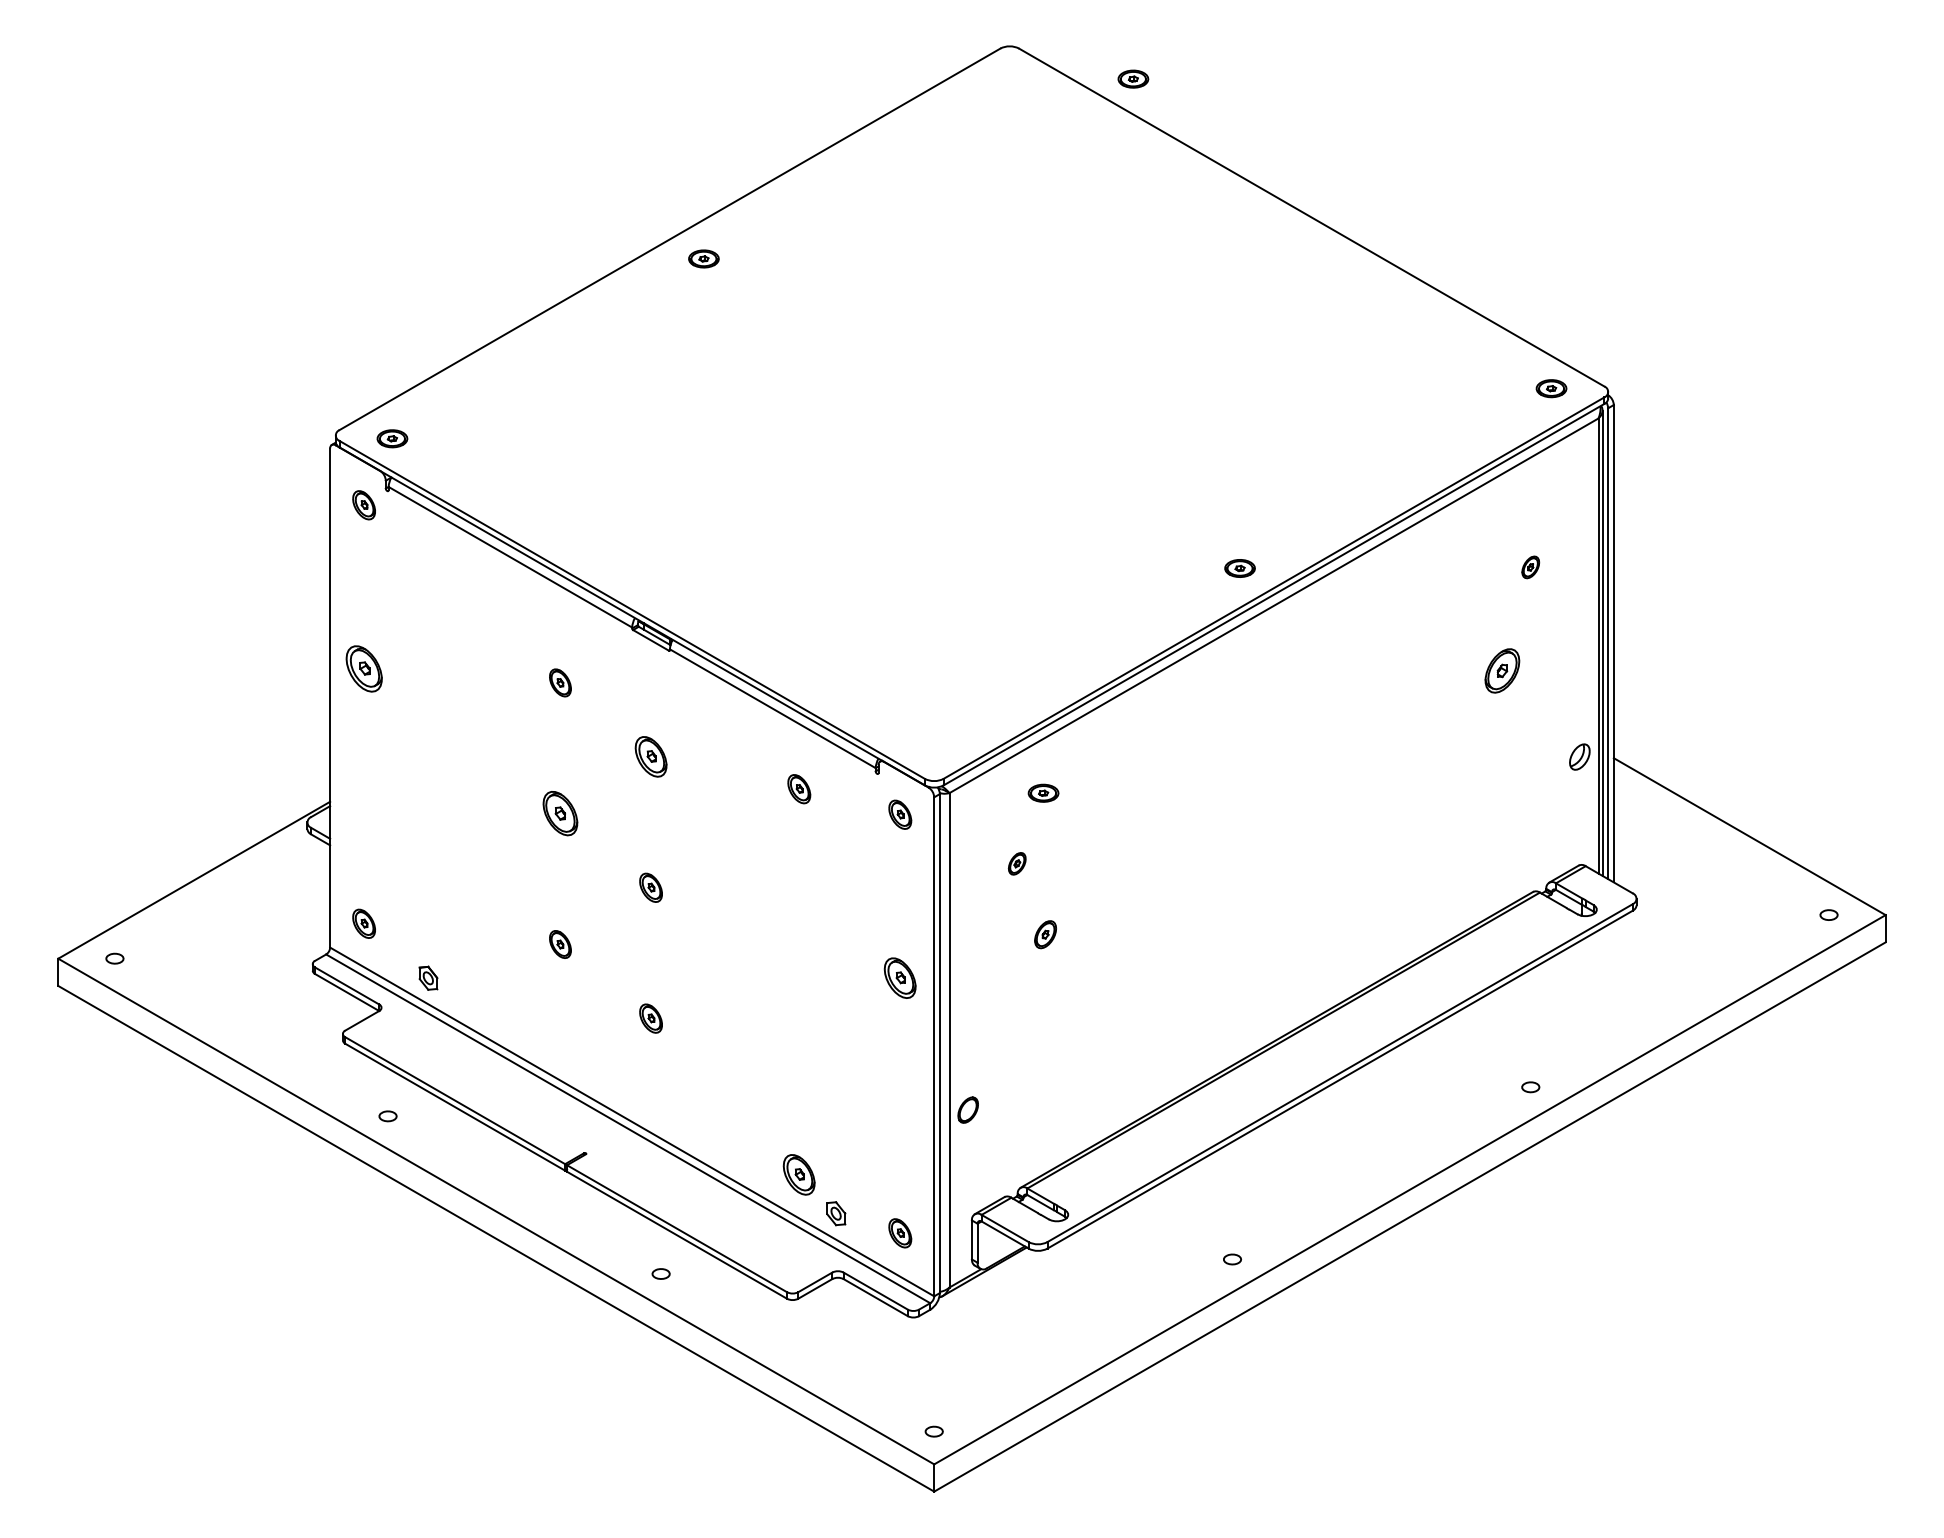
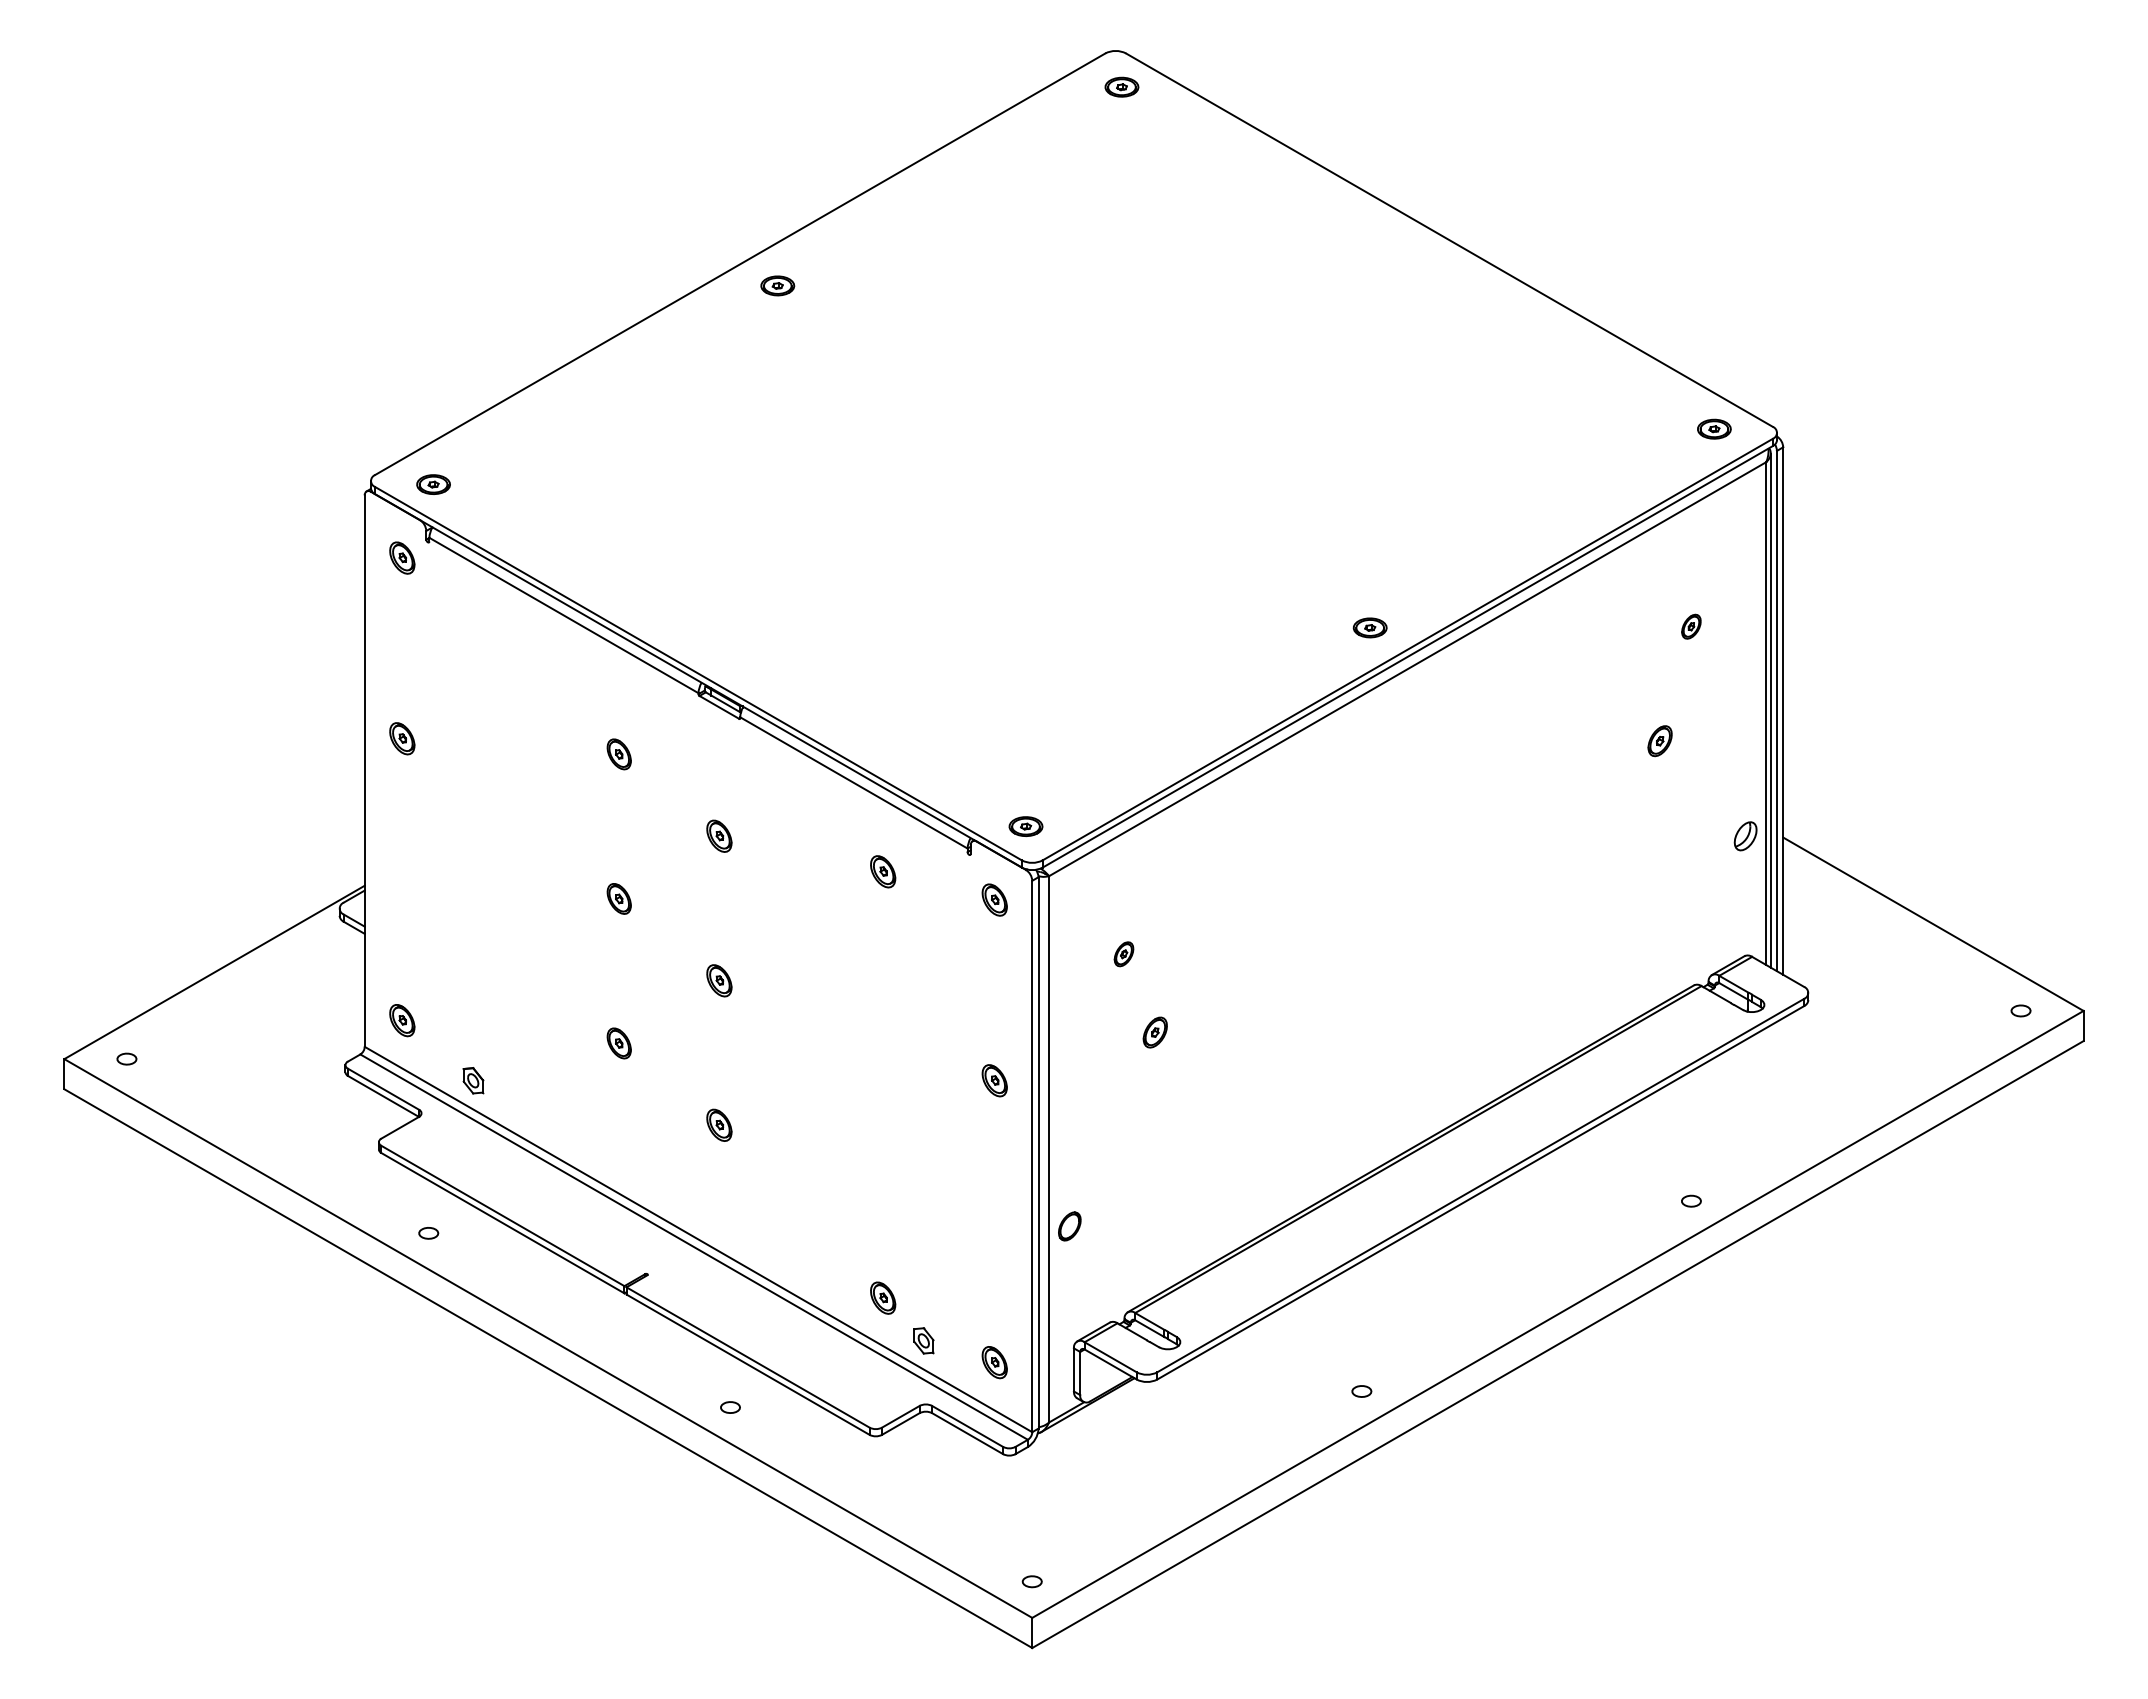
part: (1133, 78) -> (1122, 86), moved
part: (363, 668) -> (401, 738), size x0.62
part: (1502, 670) -> (1660, 740), size x0.62
part: (650, 757) -> (718, 836), size x0.71
part: (1043, 792) -> (1025, 825), moved
part: (560, 813) -> (619, 898), size x0.62
part: (900, 978) -> (994, 1080), size x0.71
part: (799, 1175) -> (883, 1298), size x0.71

